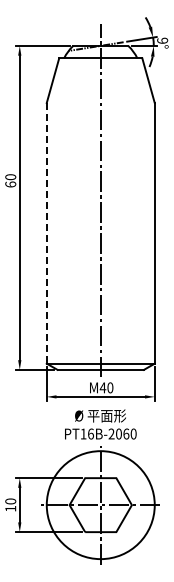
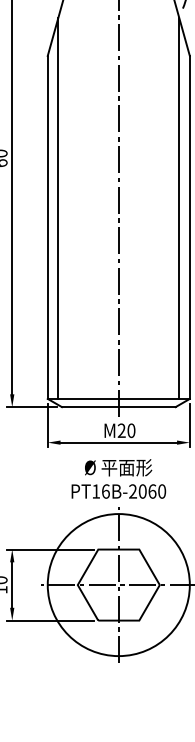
line: (54, 218) -> (57, 207), added
line: (146, 218) -> (178, 207), added
line: (46, 233) -> (47, 227), dashed -> solid
text: (102, 387) -> (121, 430), M40 -> M20

